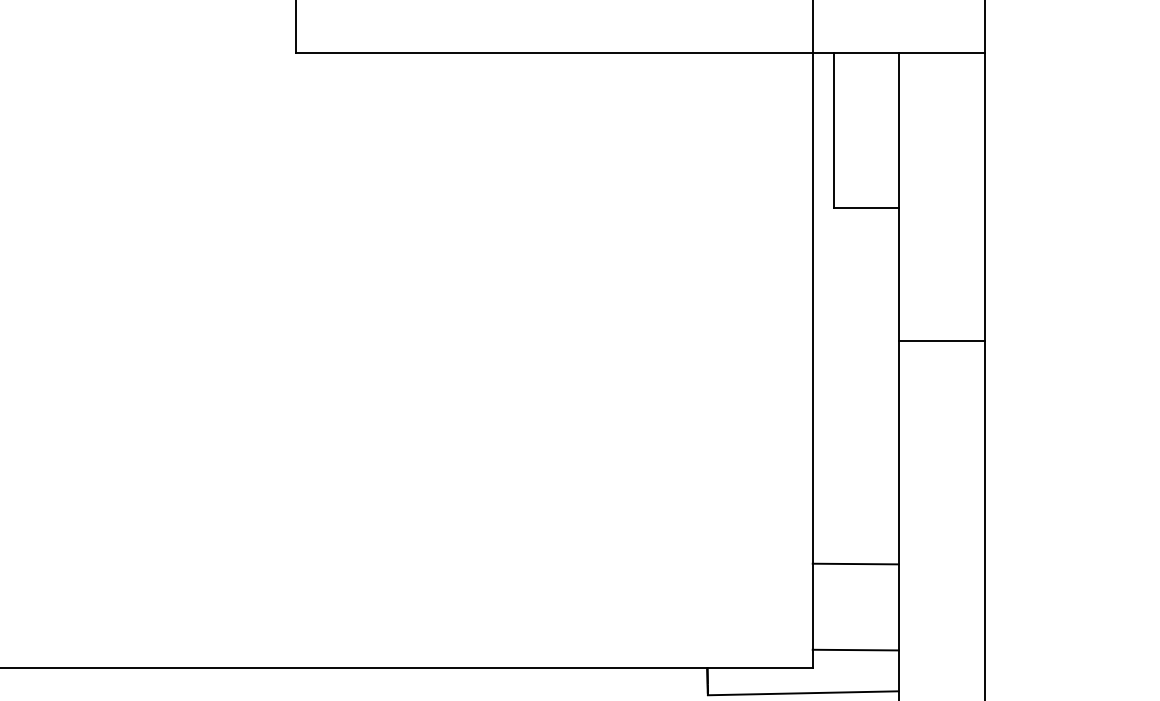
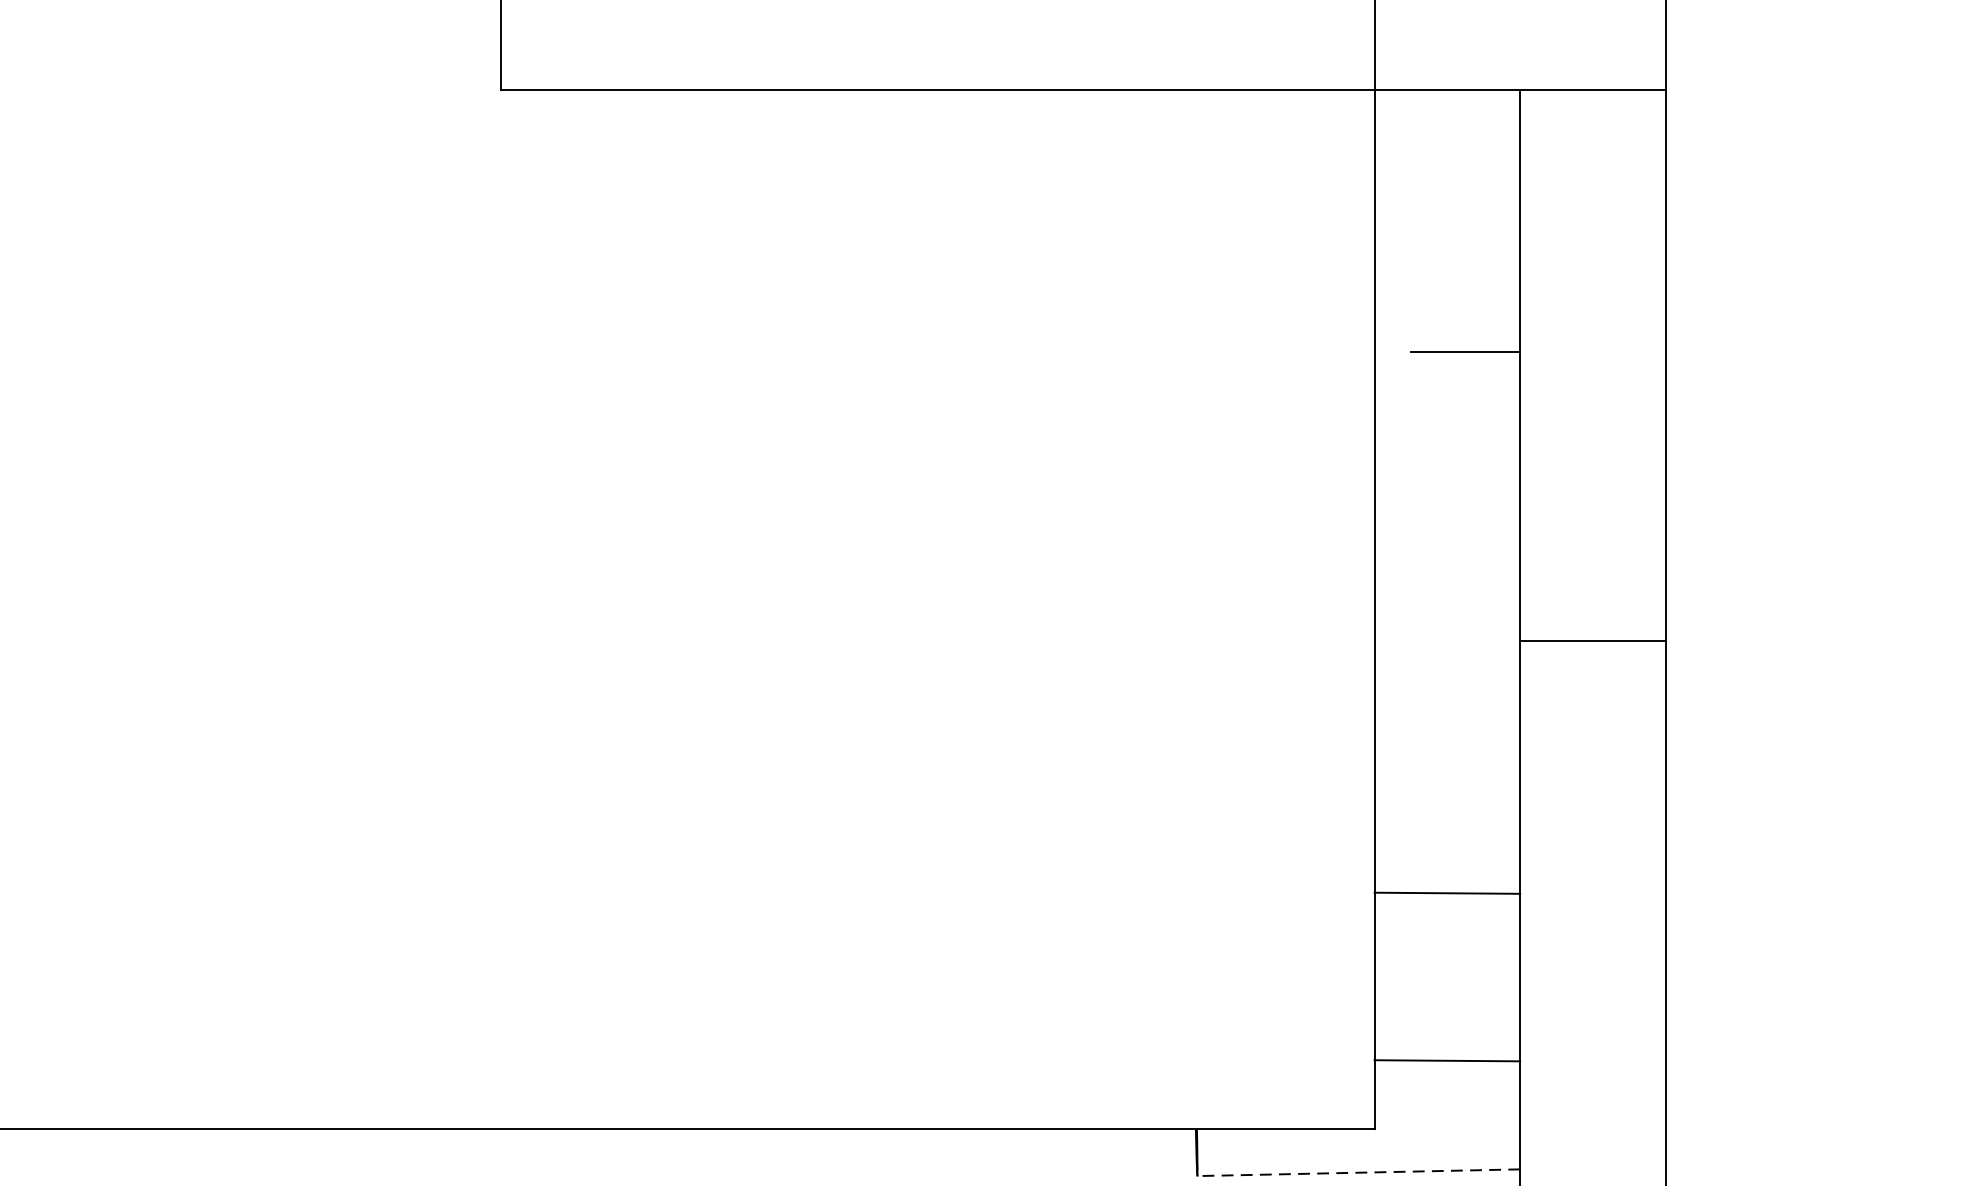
line: (834, 129) -> (1411, 219), removed
line: (941, 341) -> (1592, 642), moved
line: (855, 563) -> (1446, 892), moved
line: (855, 649) -> (1446, 1059), moved
line: (802, 693) -> (1357, 1173), solid -> dashed

